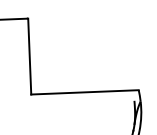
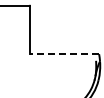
line: (84, 92) -> (64, 54), solid -> dashed

